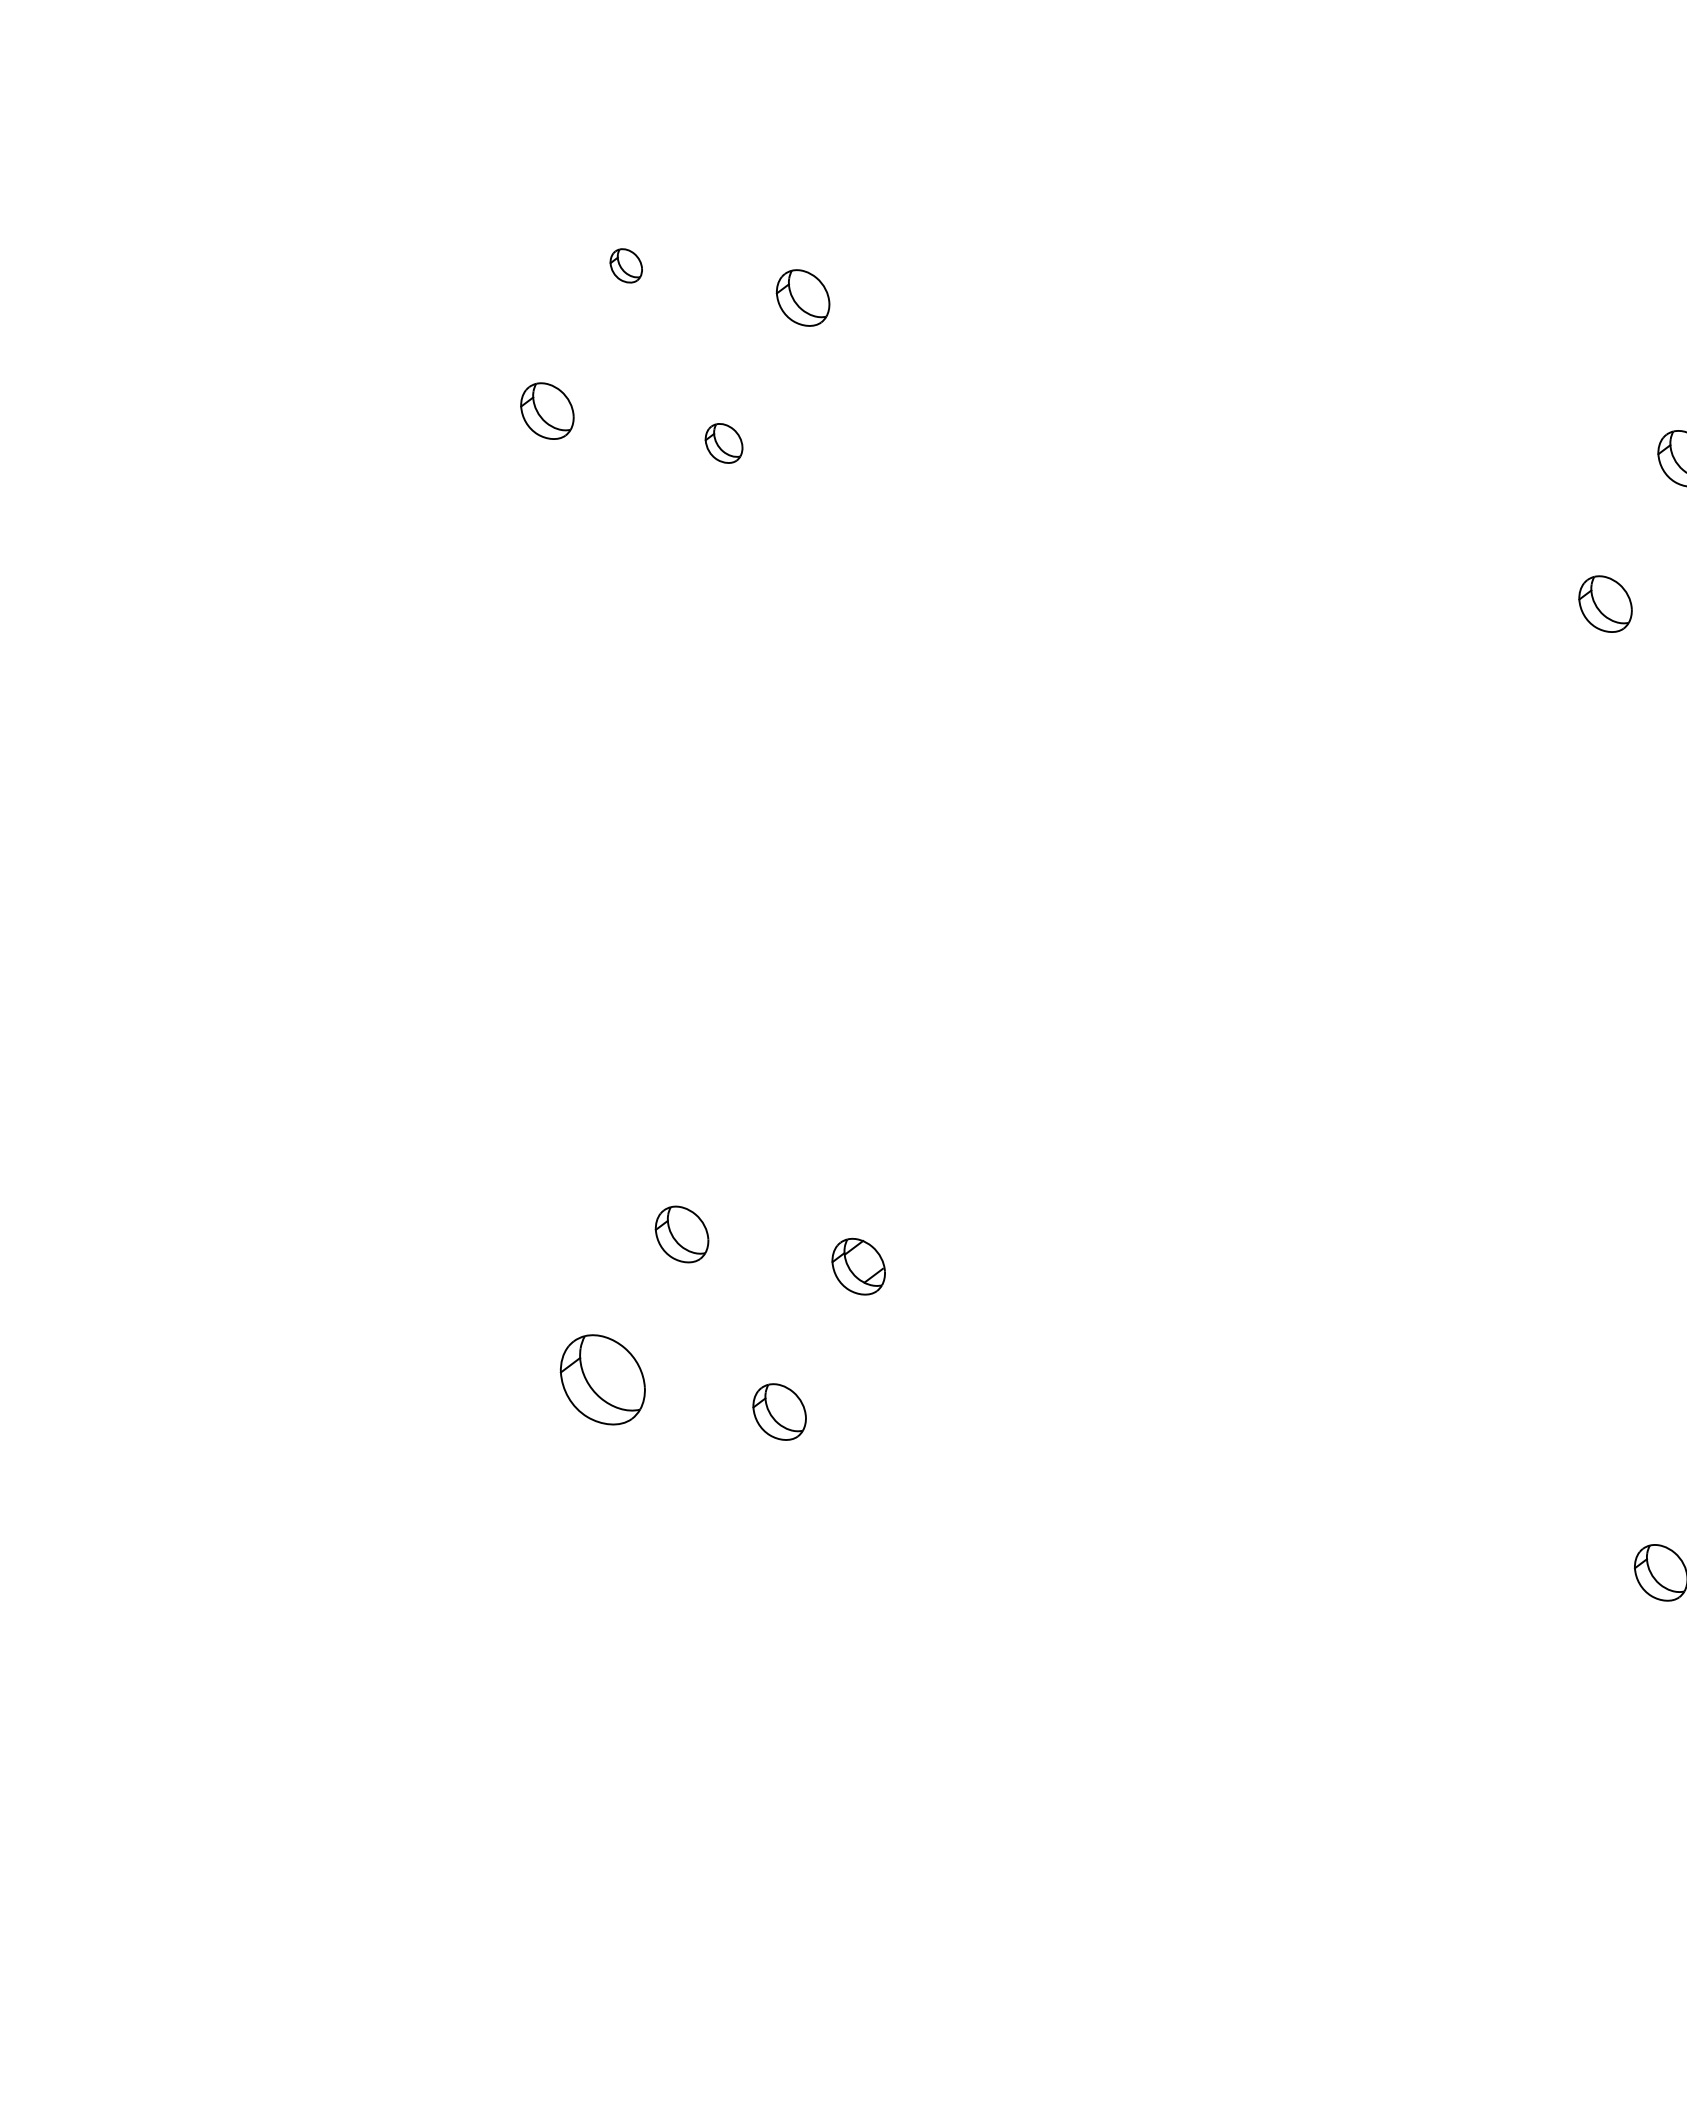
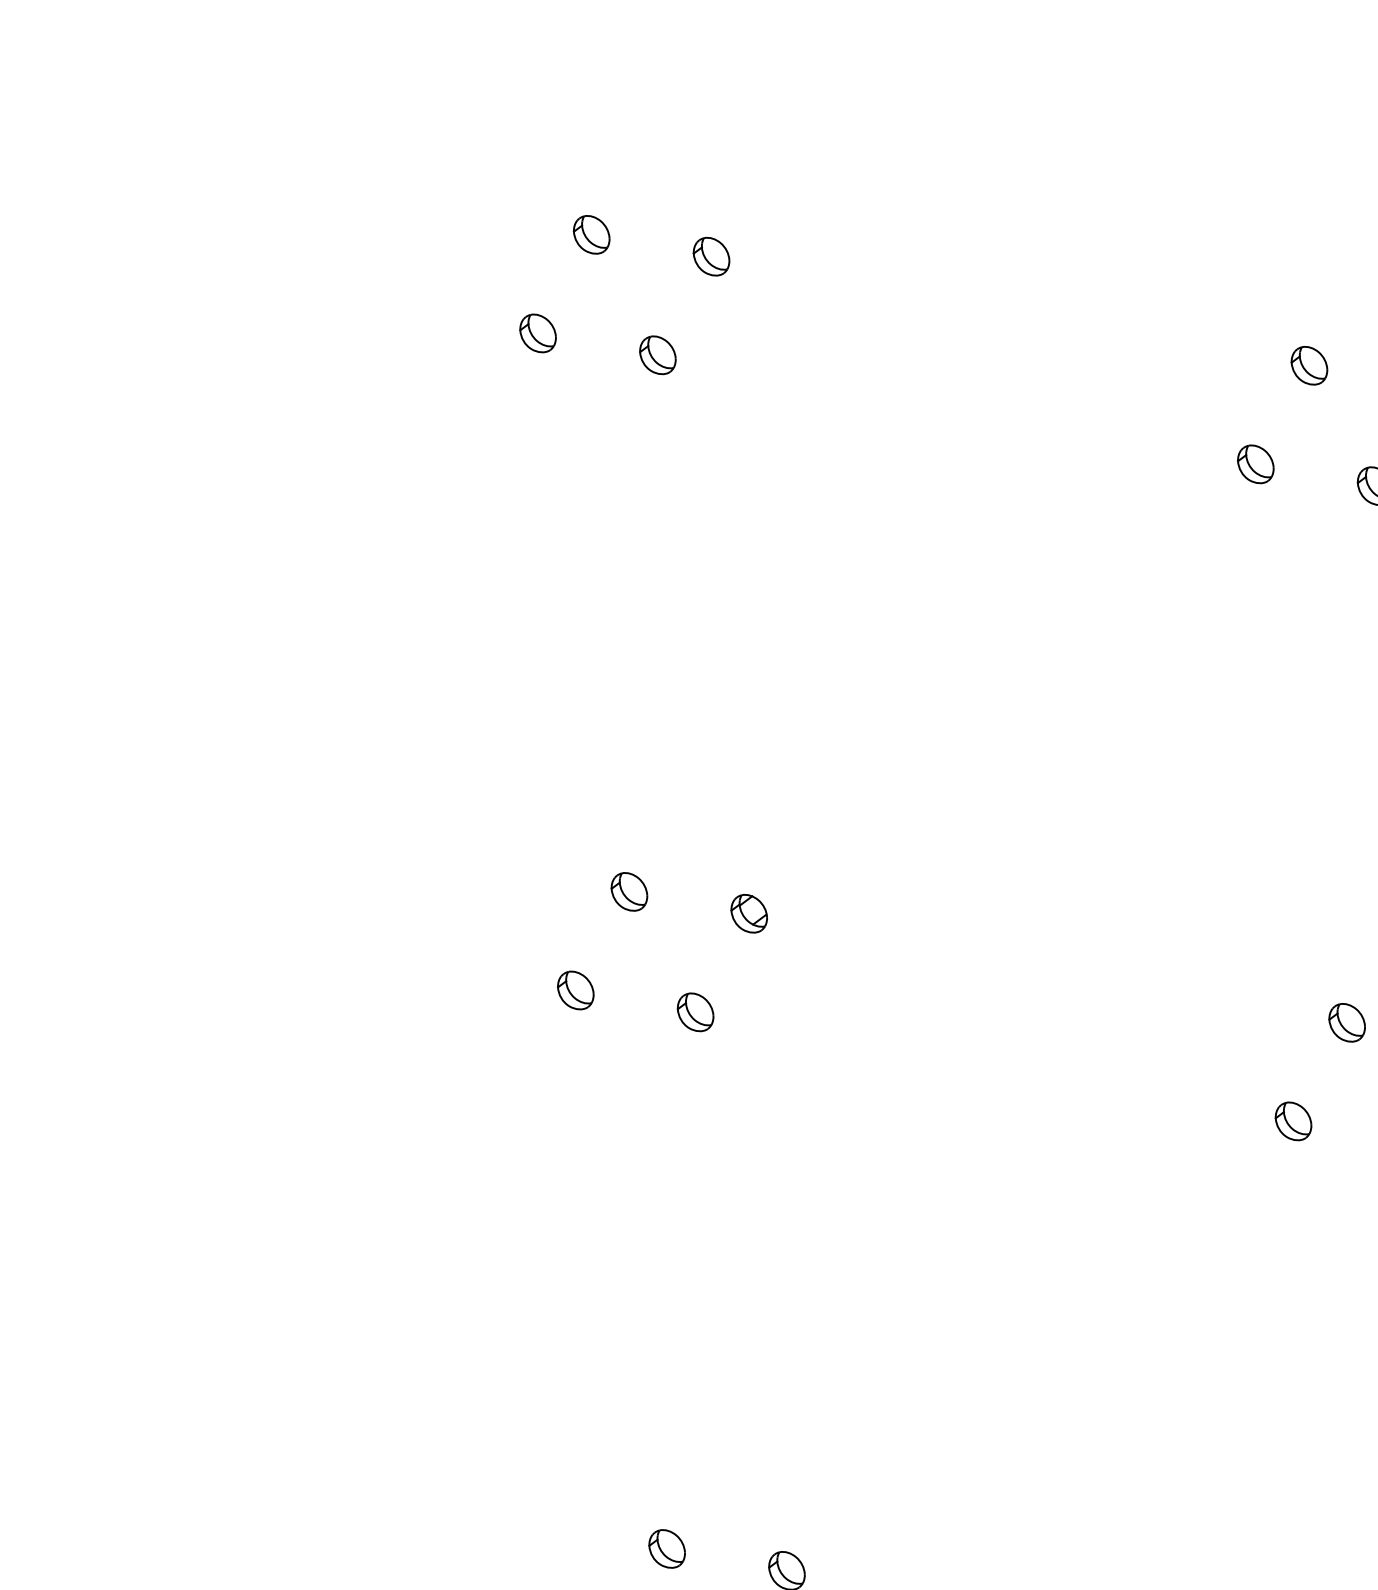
part: (626, 265) -> (591, 234), size x1.67
part: (723, 443) -> (657, 355), size x1.43
part: (602, 1379) -> (575, 990), size x0.62

